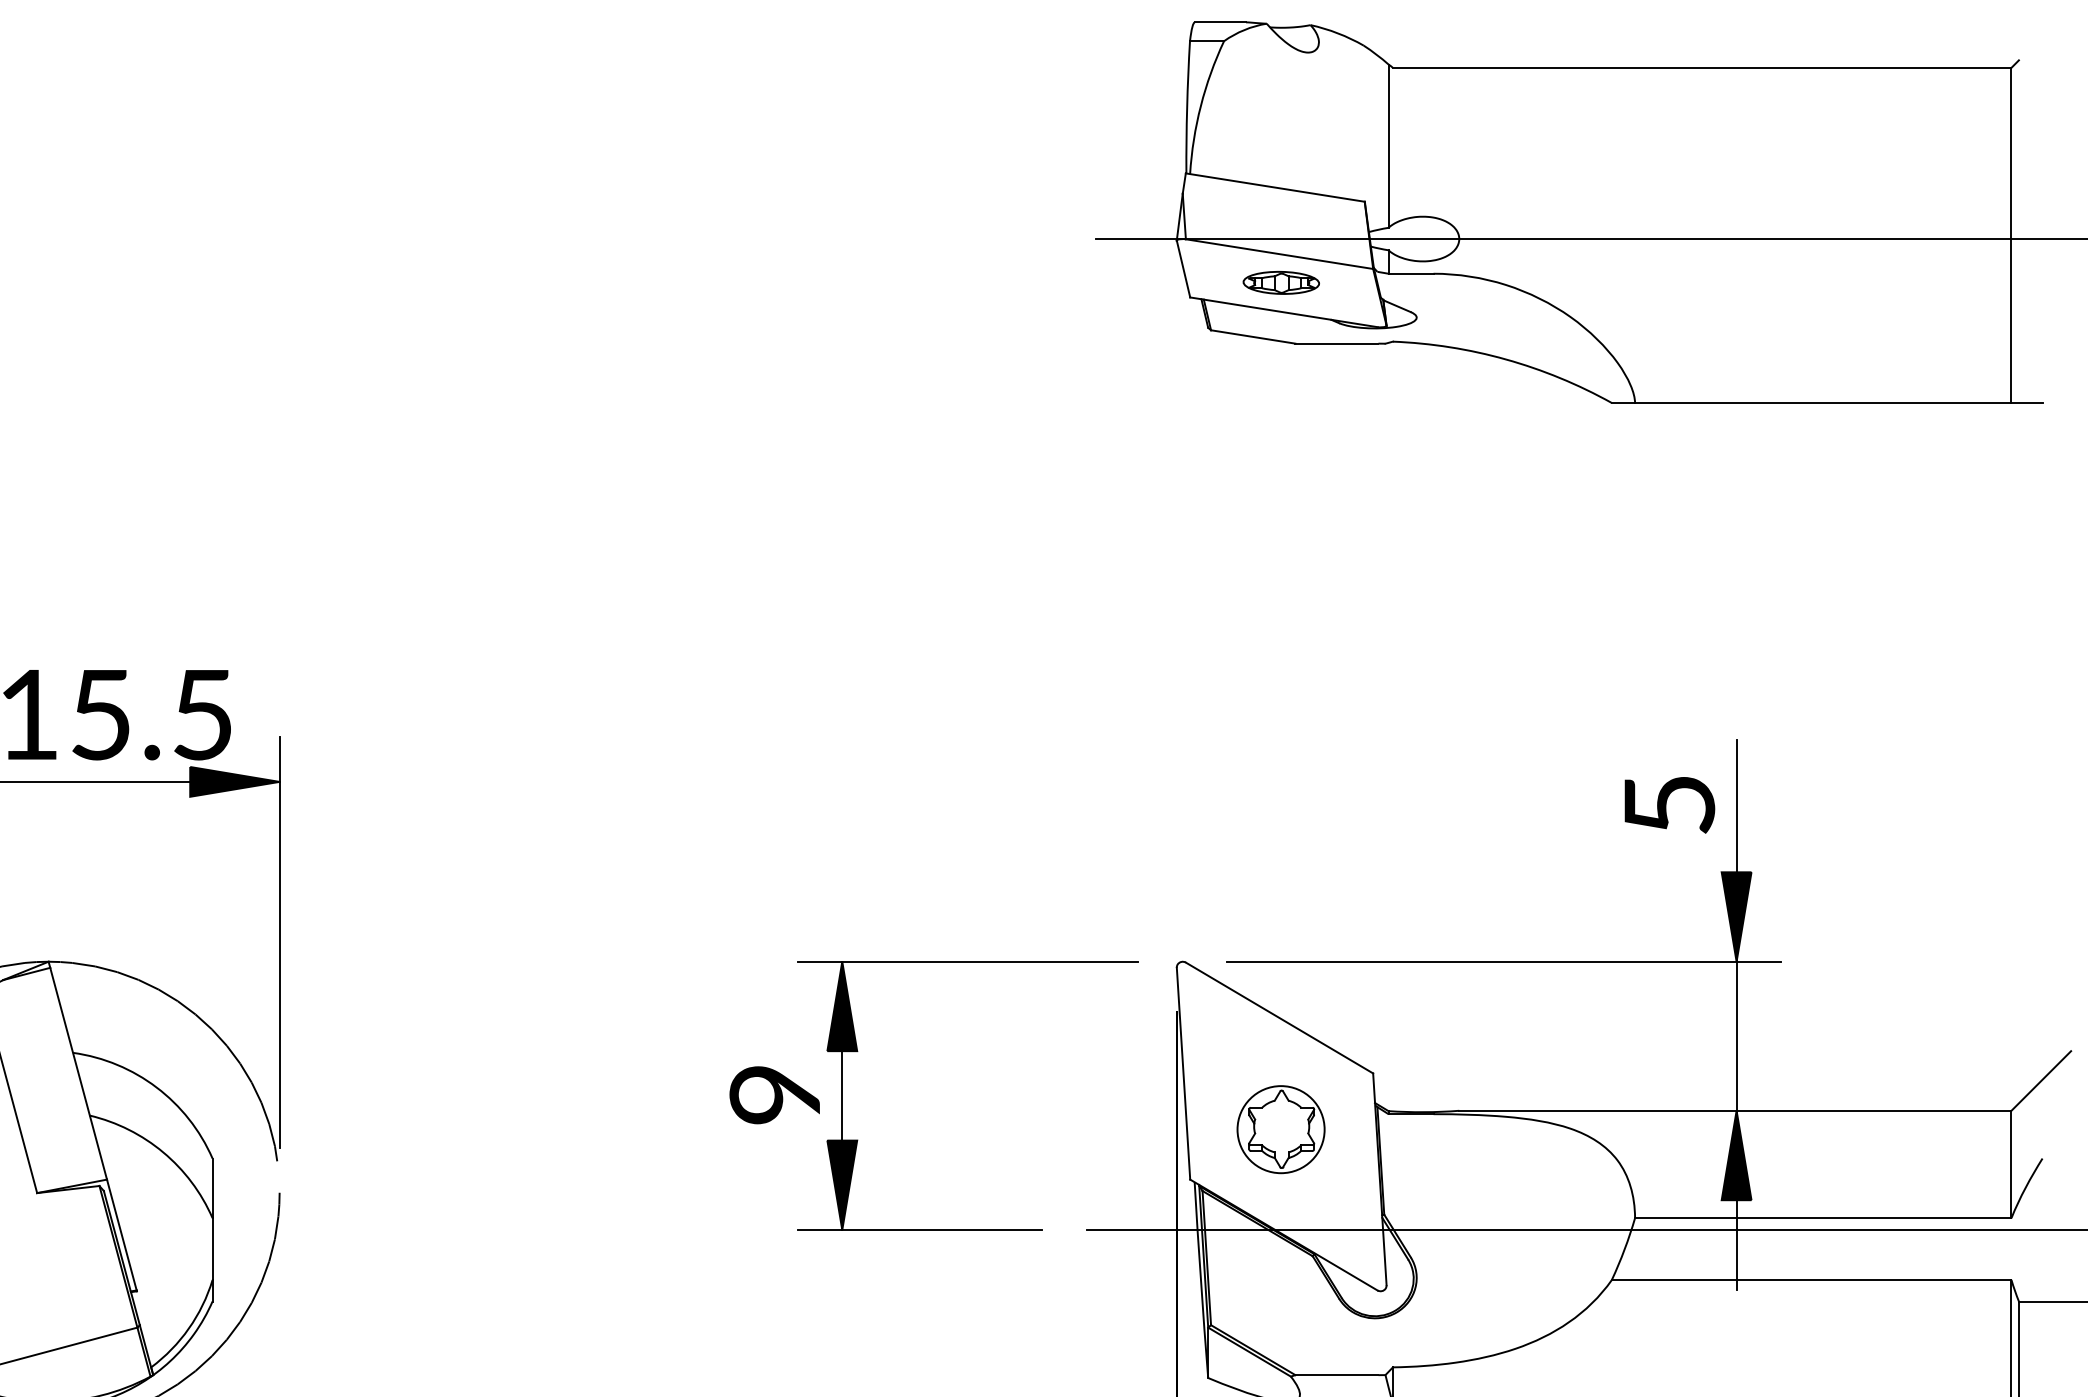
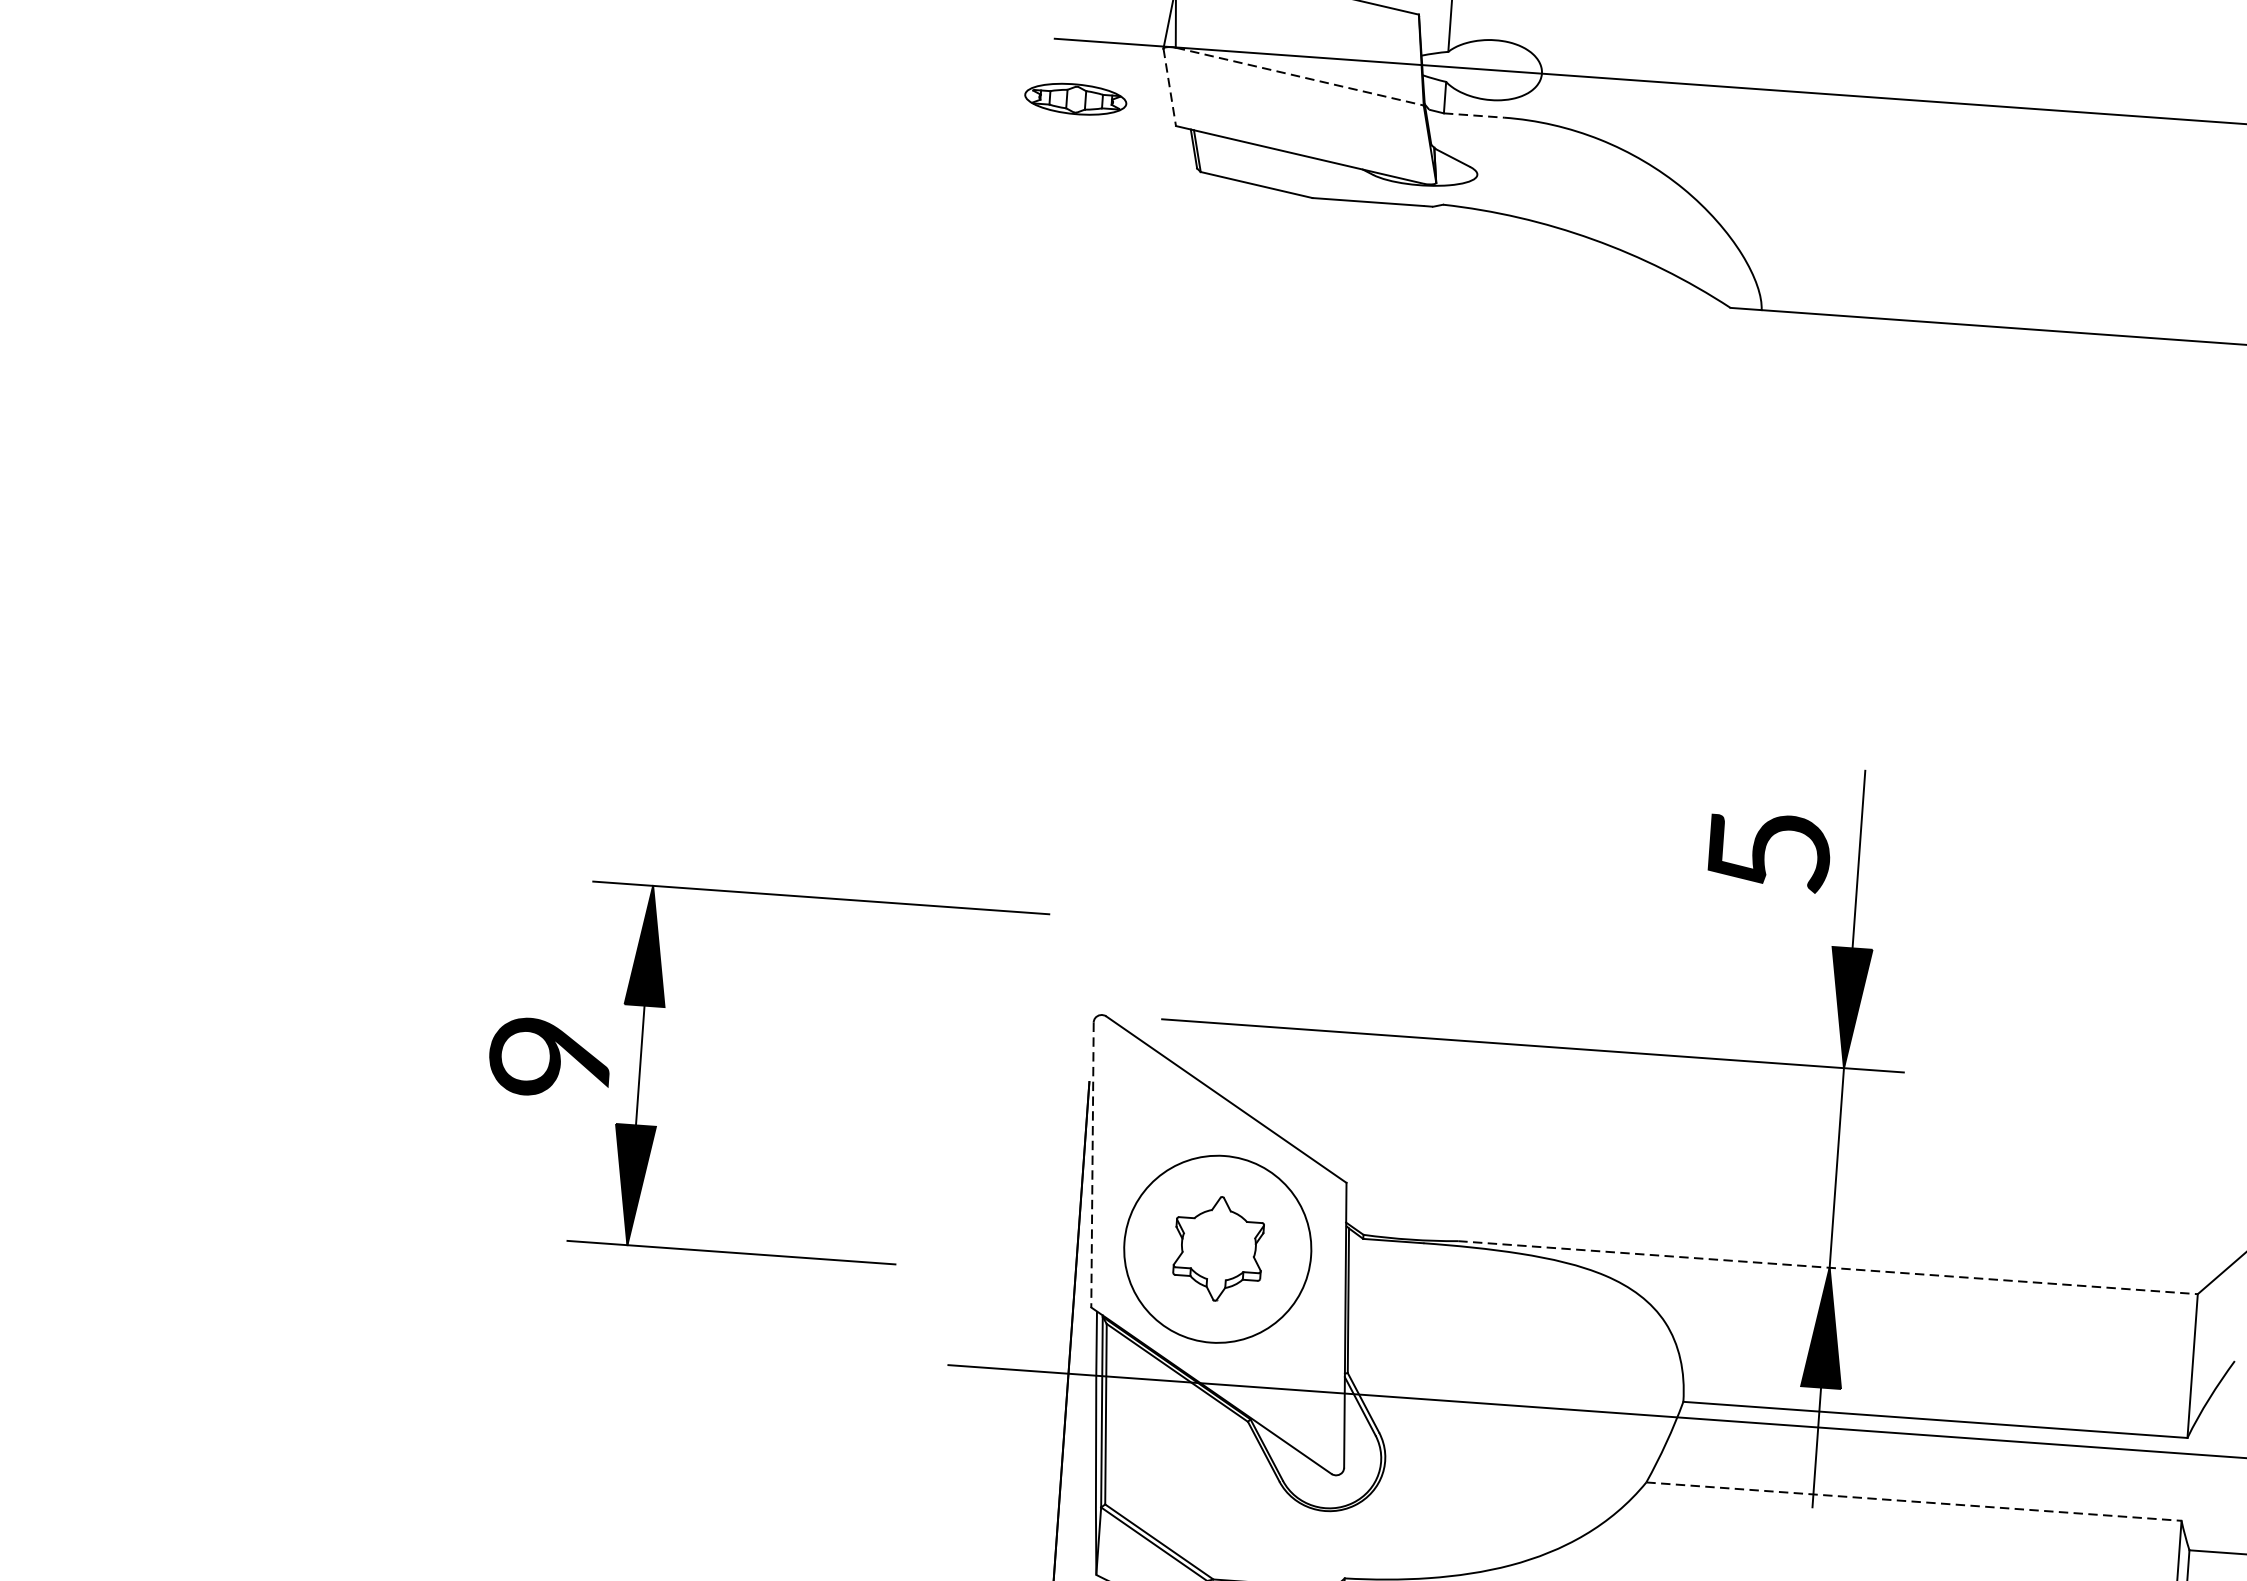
line: (1279, 254) -> (1299, 77), solid -> dashed
line: (1183, 269) -> (1169, 87), solid -> dashed
line: (1411, 273) -> (1474, 115), solid -> dashed
part: (1280, 282) -> (1074, 98), moved
part: (858, 1051) -> (666, 1007), moved
line: (1183, 1074) -> (1092, 1166), solid -> dashed
line: (1735, 1110) -> (1828, 1267), solid -> dashed
circle: (1280, 1129) -> (1217, 1249), size x1.6
line: (1811, 1280) -> (1913, 1502), solid -> dashed

